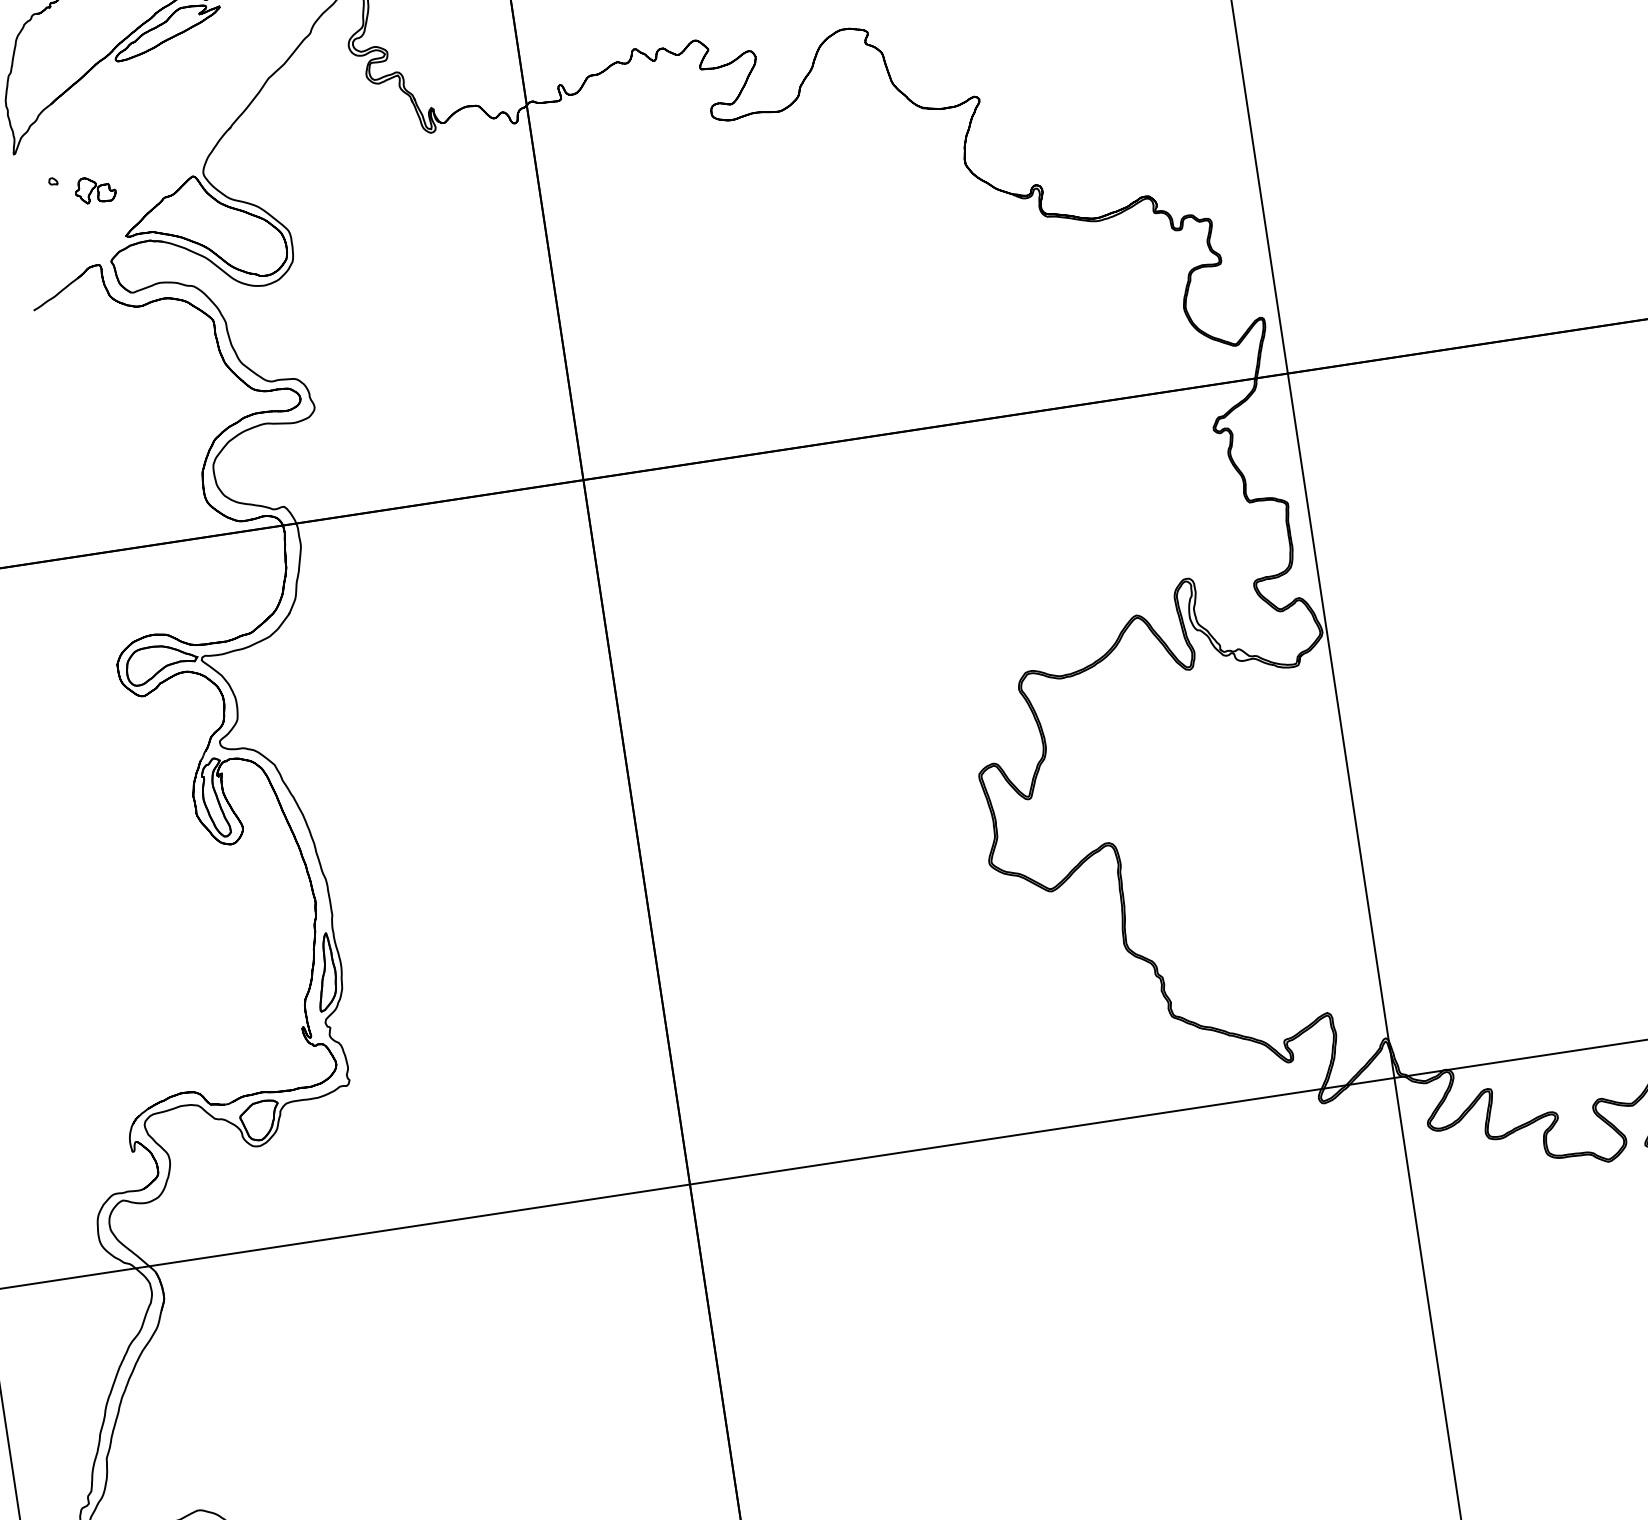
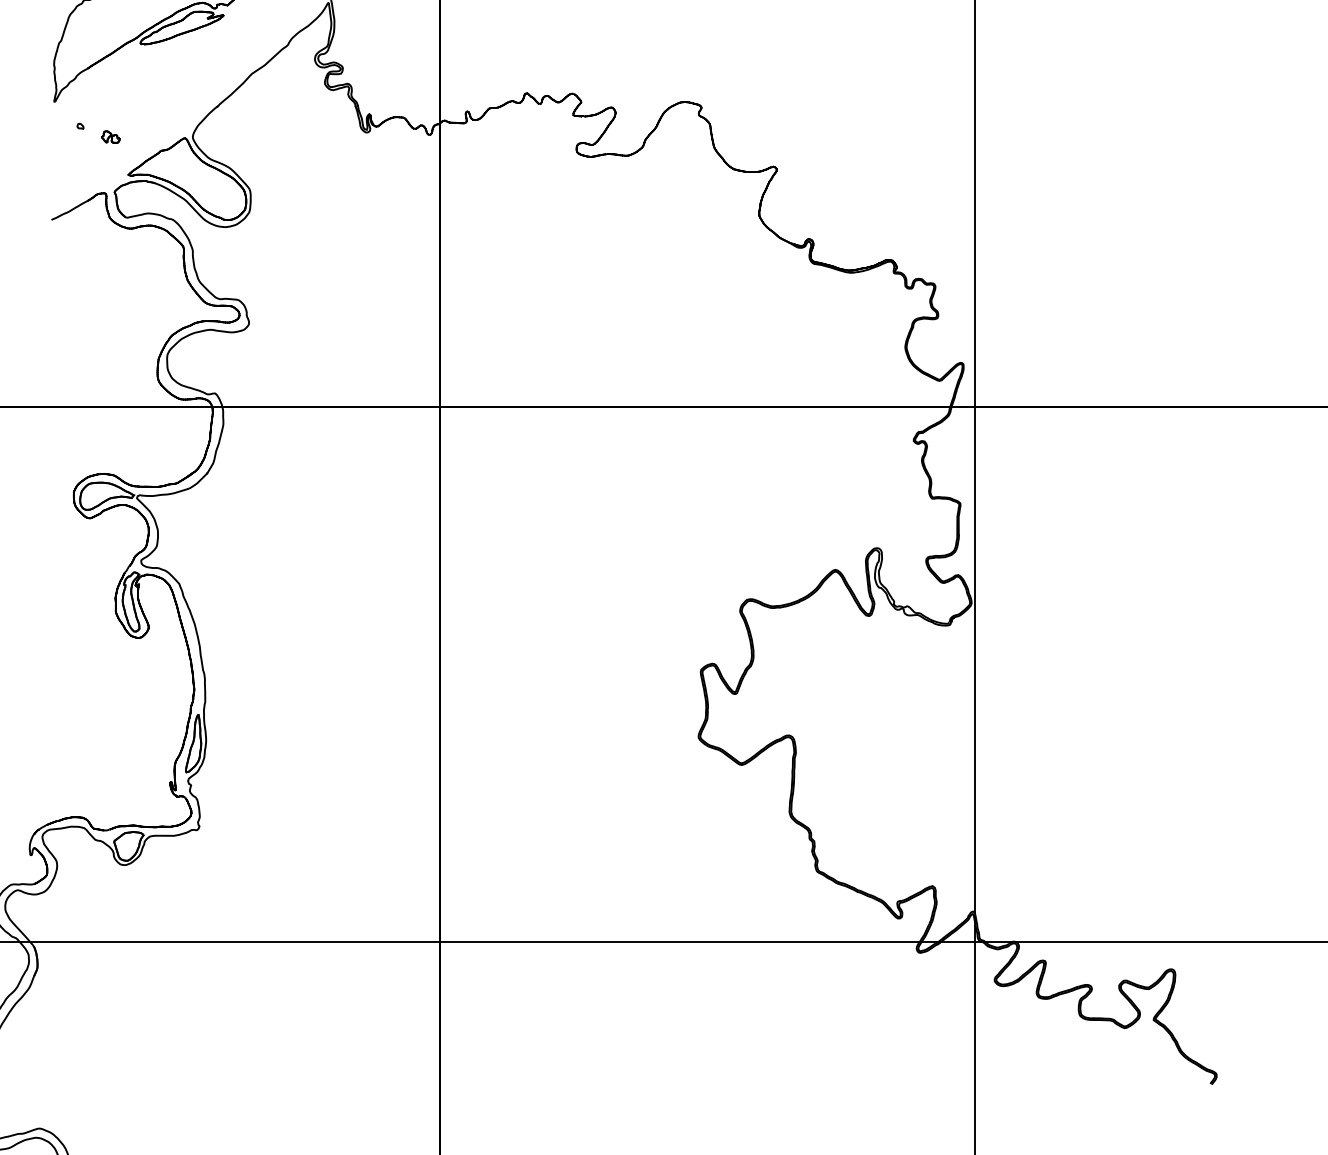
part: (94, 189) -> (110, 136), size x0.6

